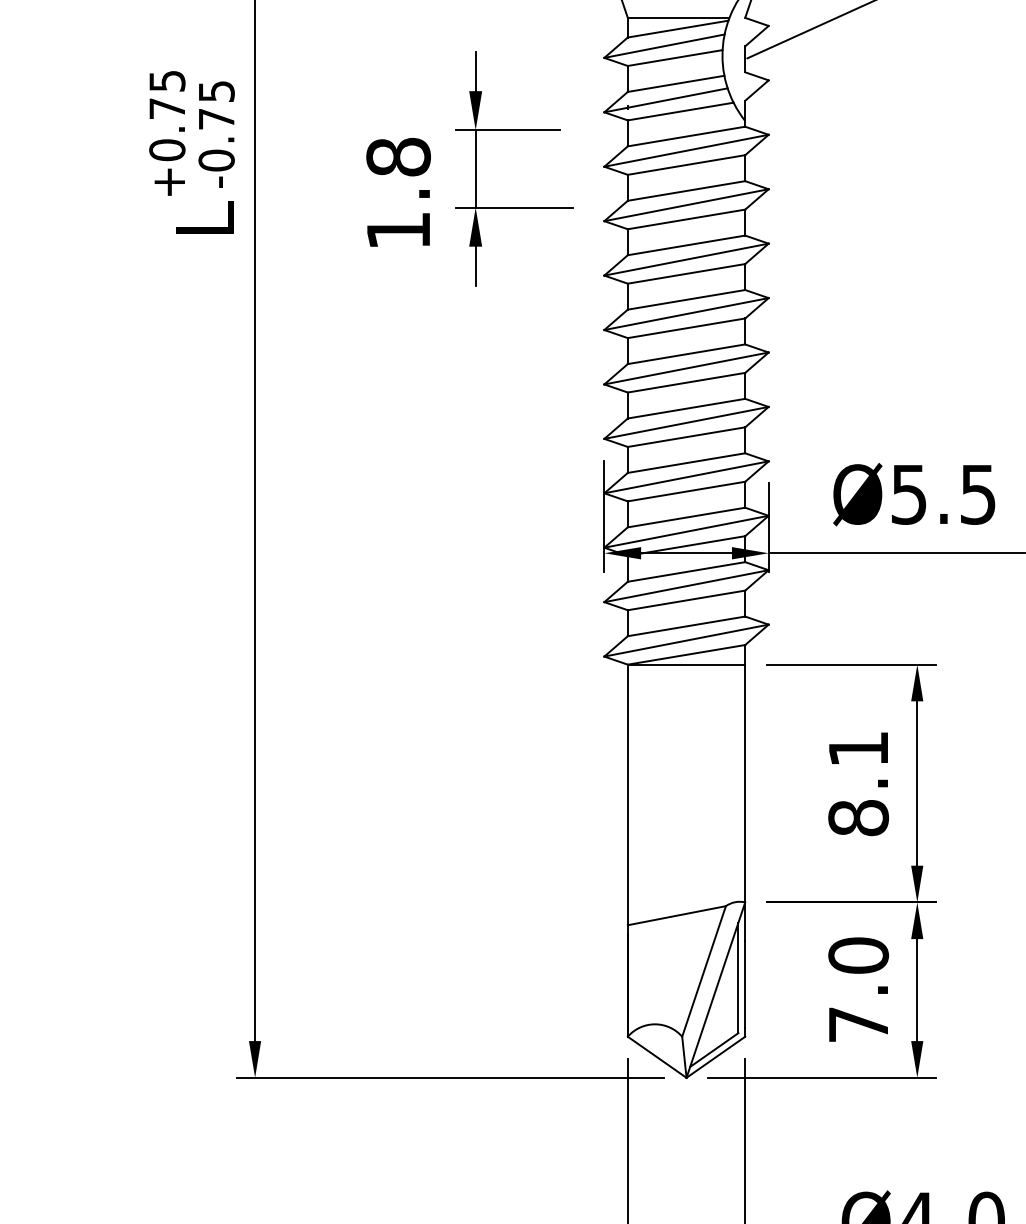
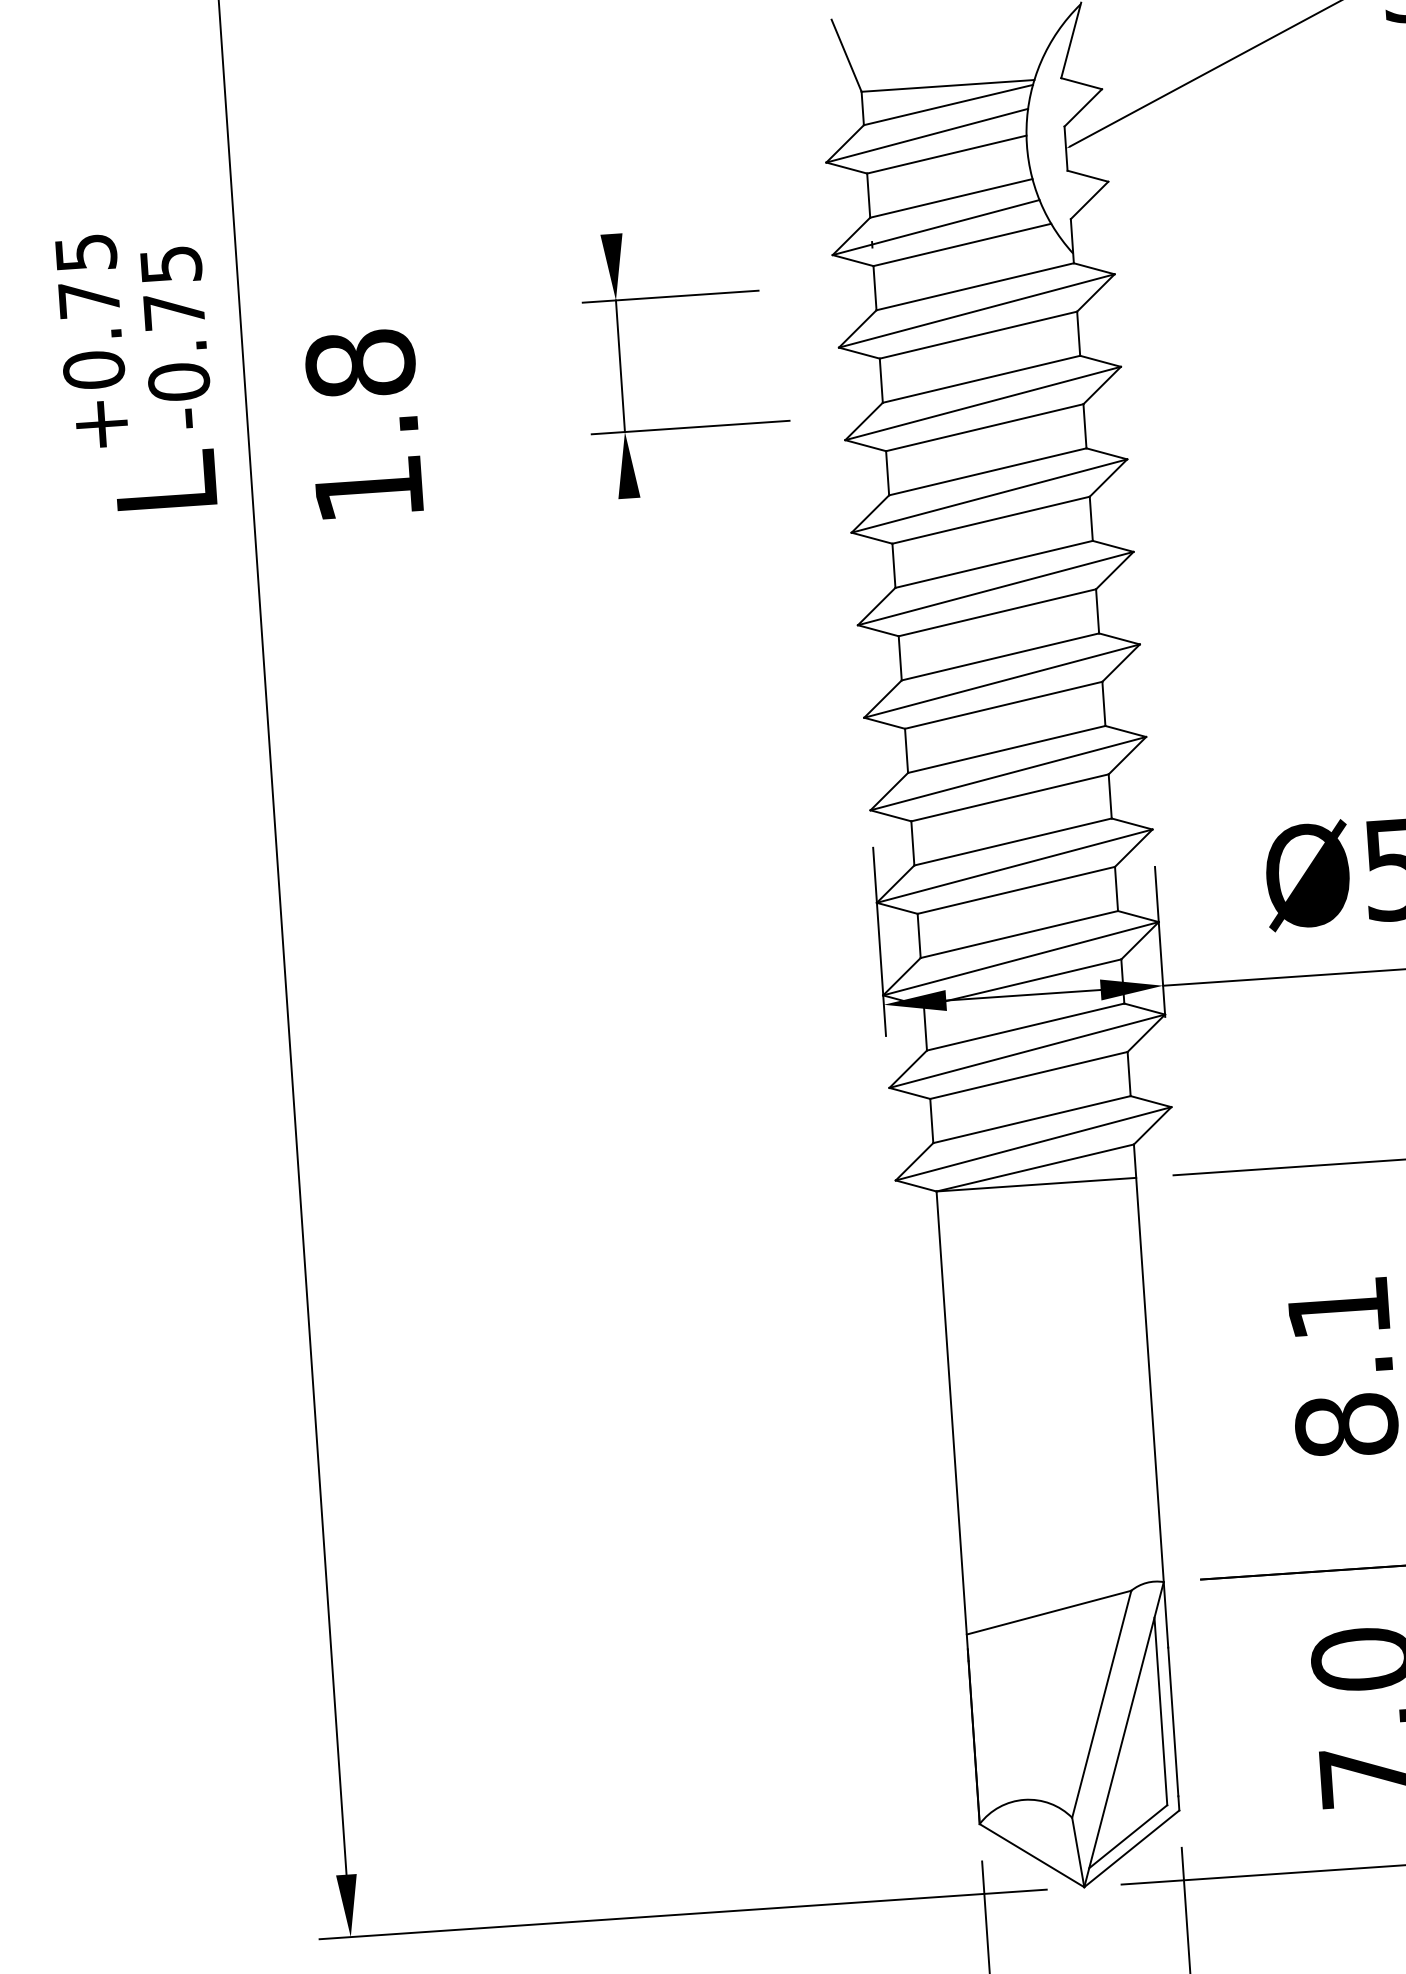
line: (475, 71) -> (608, 200), removed
text: (398, 192) -> (364, 423), moved
line: (475, 265) -> (631, 530), removed

